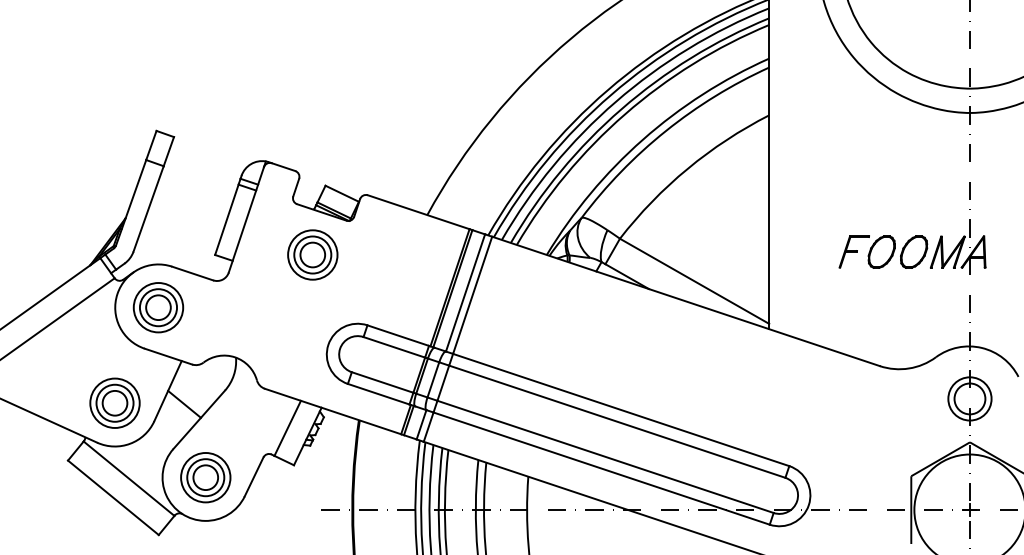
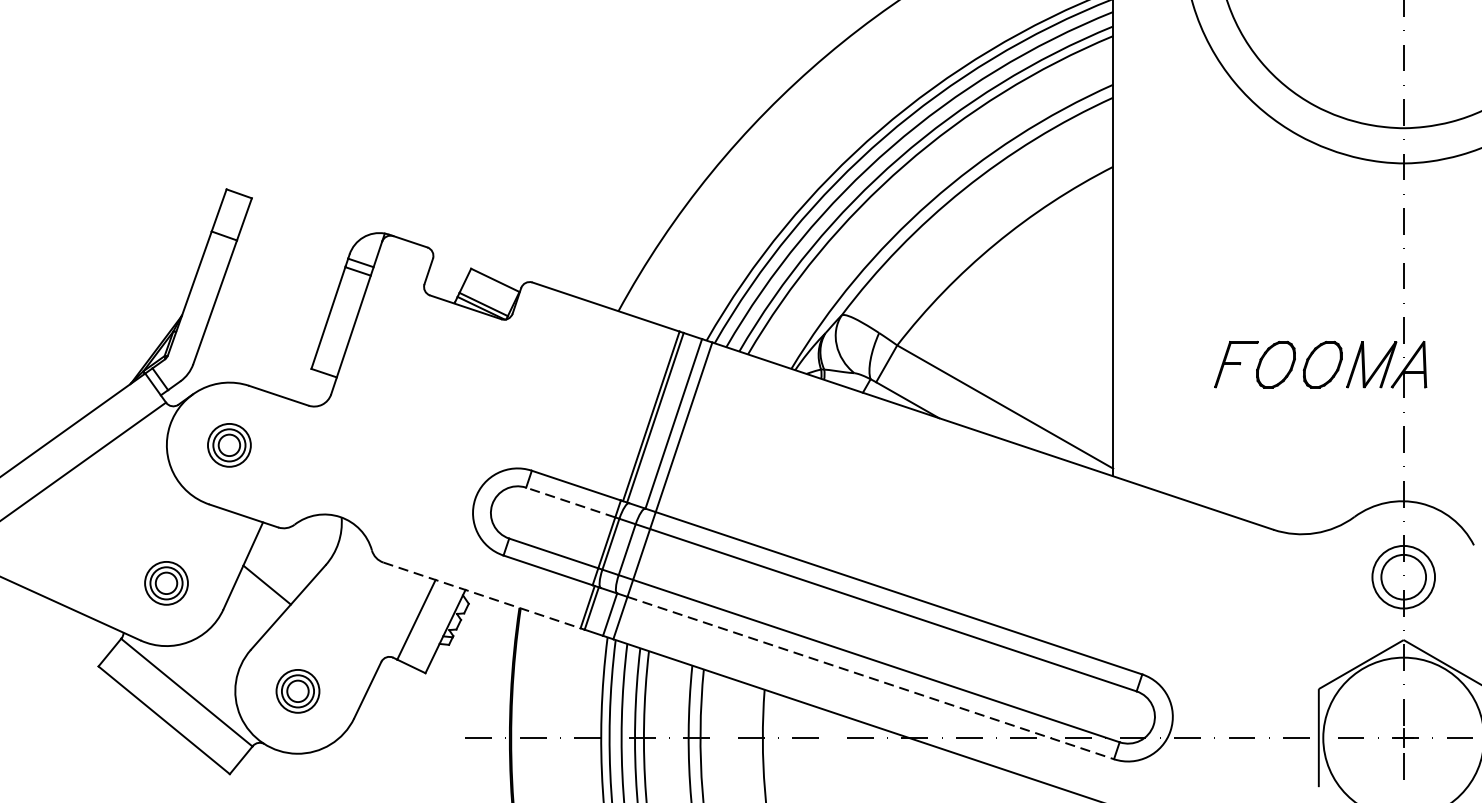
part: (312, 254) -> (452, 368), removed
part: (158, 307) -> (229, 444), size x0.6
line: (393, 347) -> (569, 502), solid -> dashed
part: (114, 402) -> (165, 582), size x0.6
line: (333, 411) -> (482, 595), solid -> dashed
line: (602, 468) -> (871, 677), solid -> dashed
part: (205, 477) -> (297, 690), size x0.6

